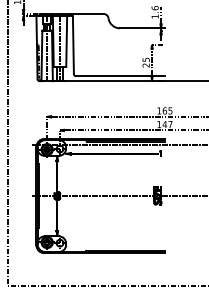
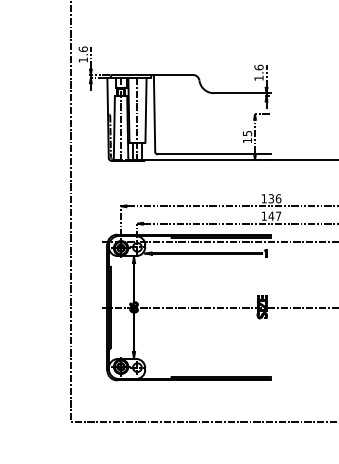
text: (145, 65) -> (246, 140), 25 -> 15
text: (167, 110) -> (274, 198), 165 -> 136

